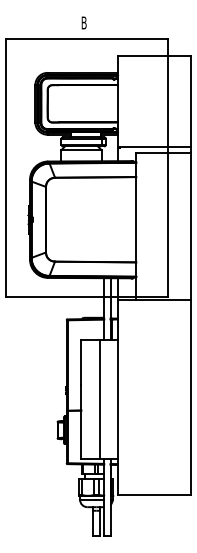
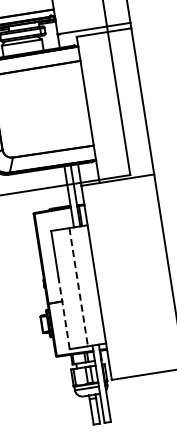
line: (99, 399) -> (78, 287), solid -> dashed
line: (81, 422) -> (64, 313), solid -> dashed

